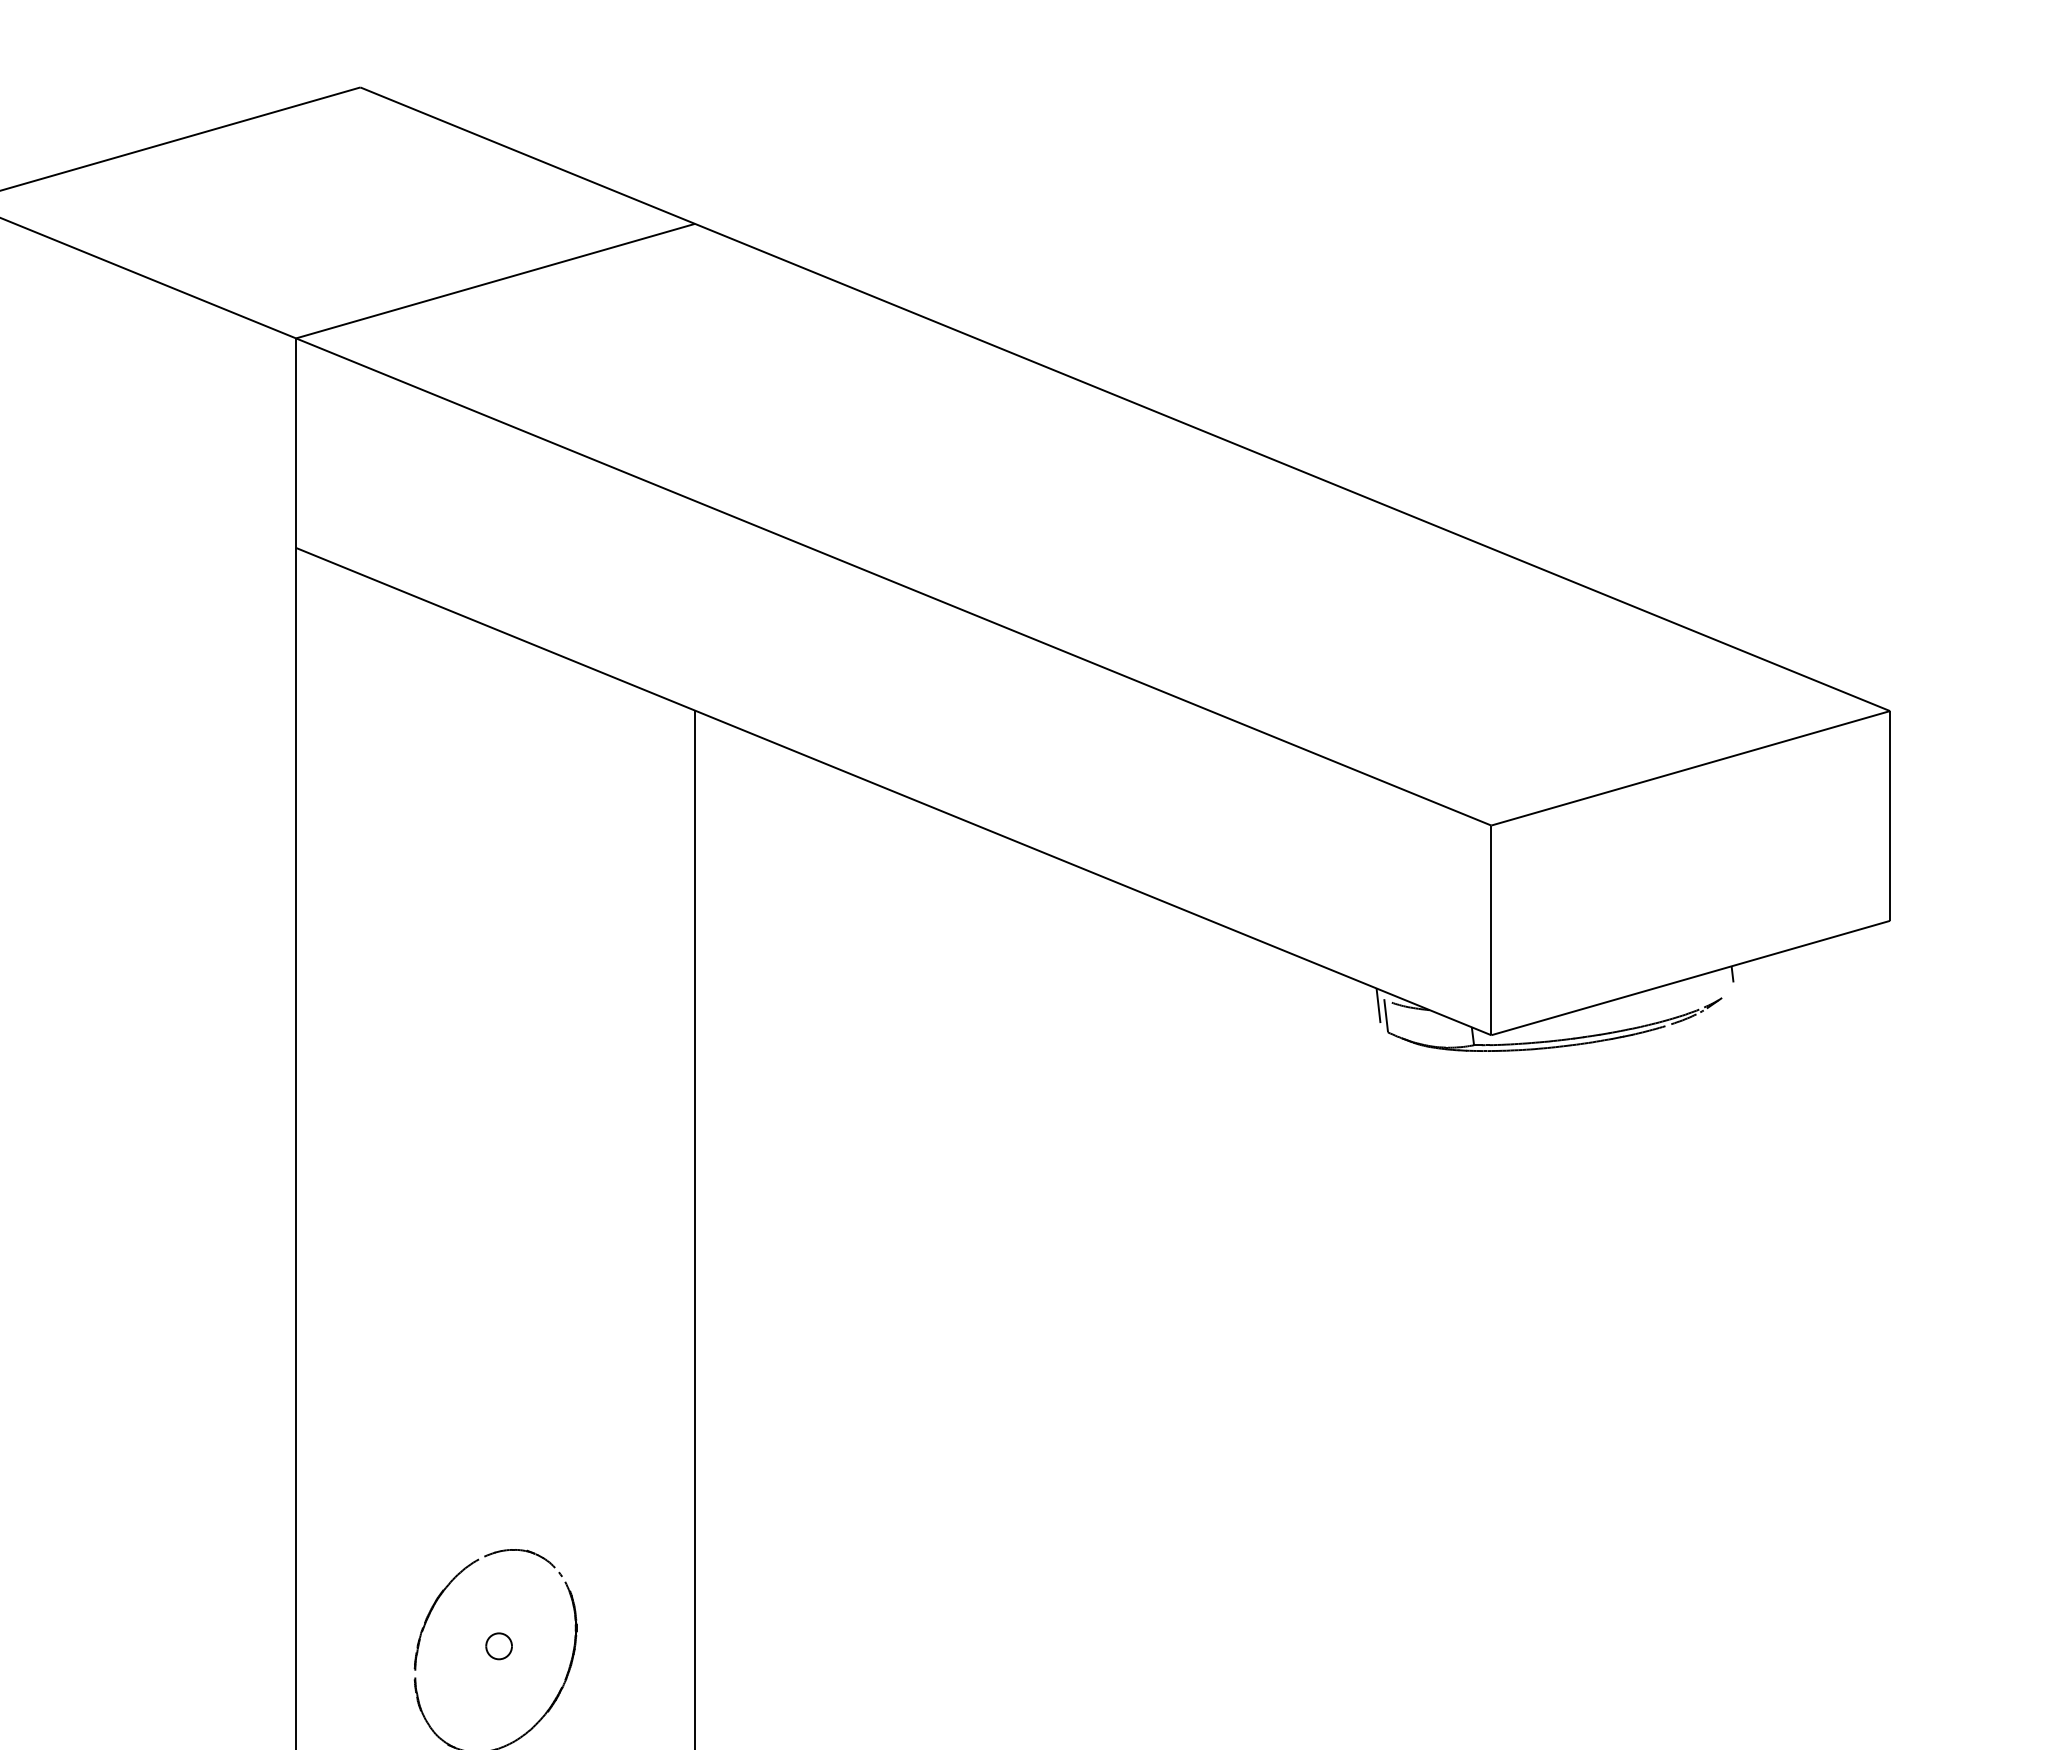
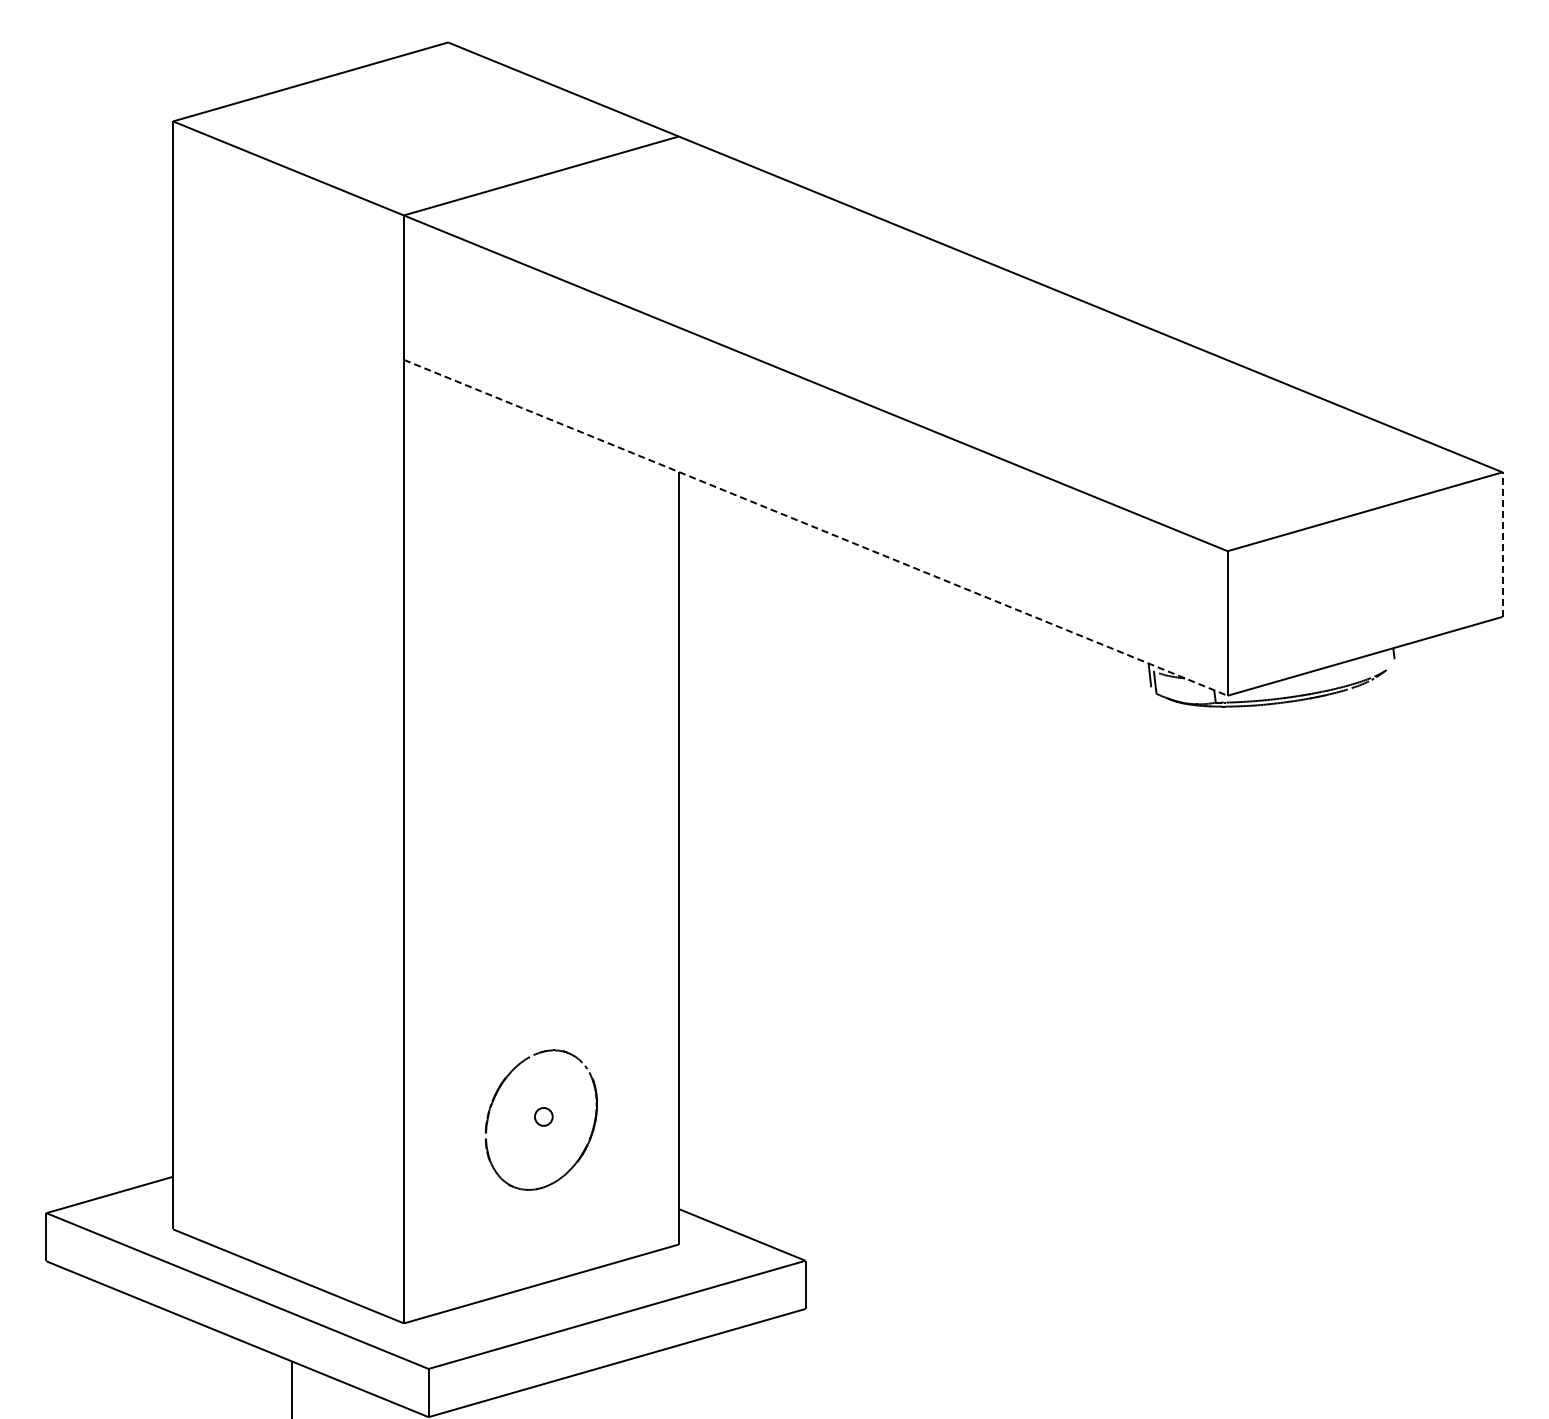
line: (893, 791) -> (815, 527), solid -> dashed
line: (1890, 815) -> (1502, 544), solid -> dashed

